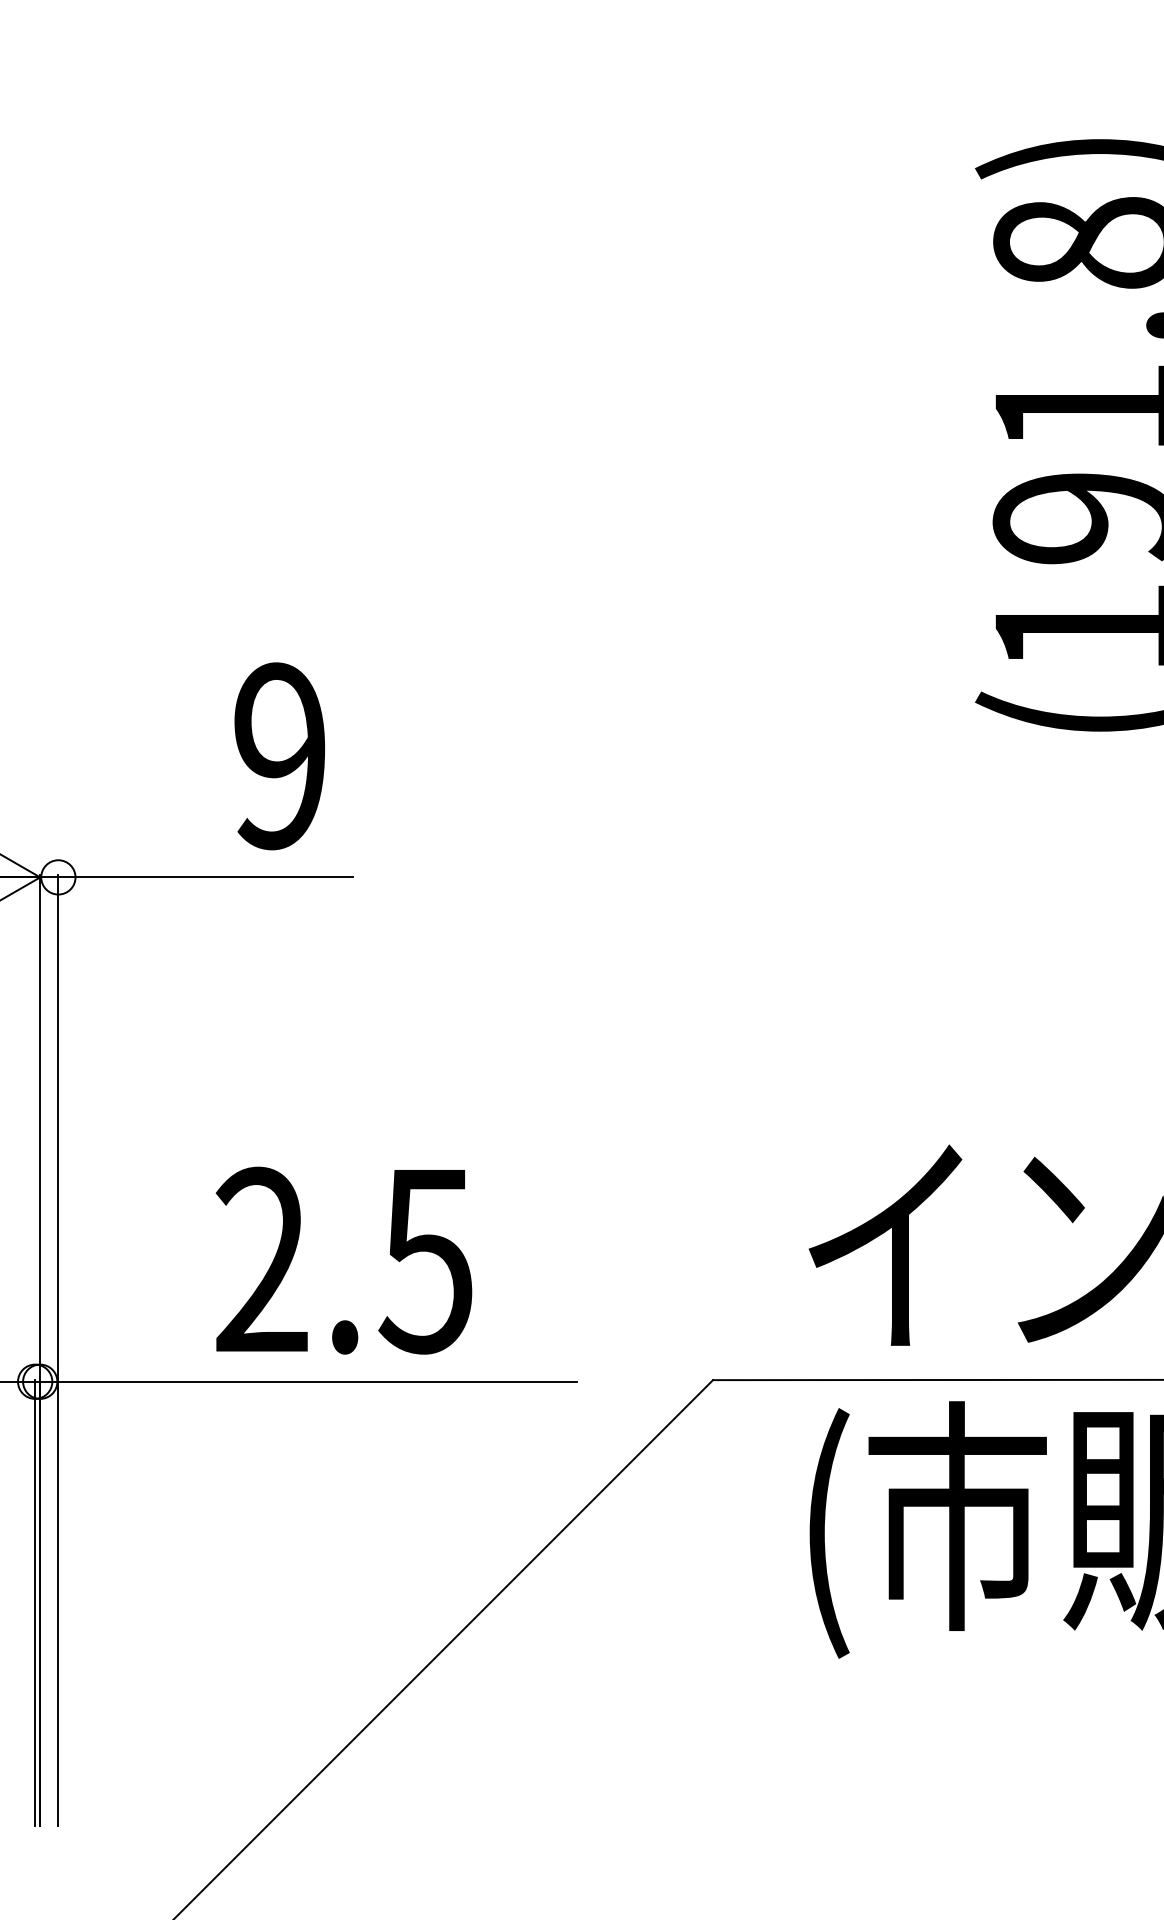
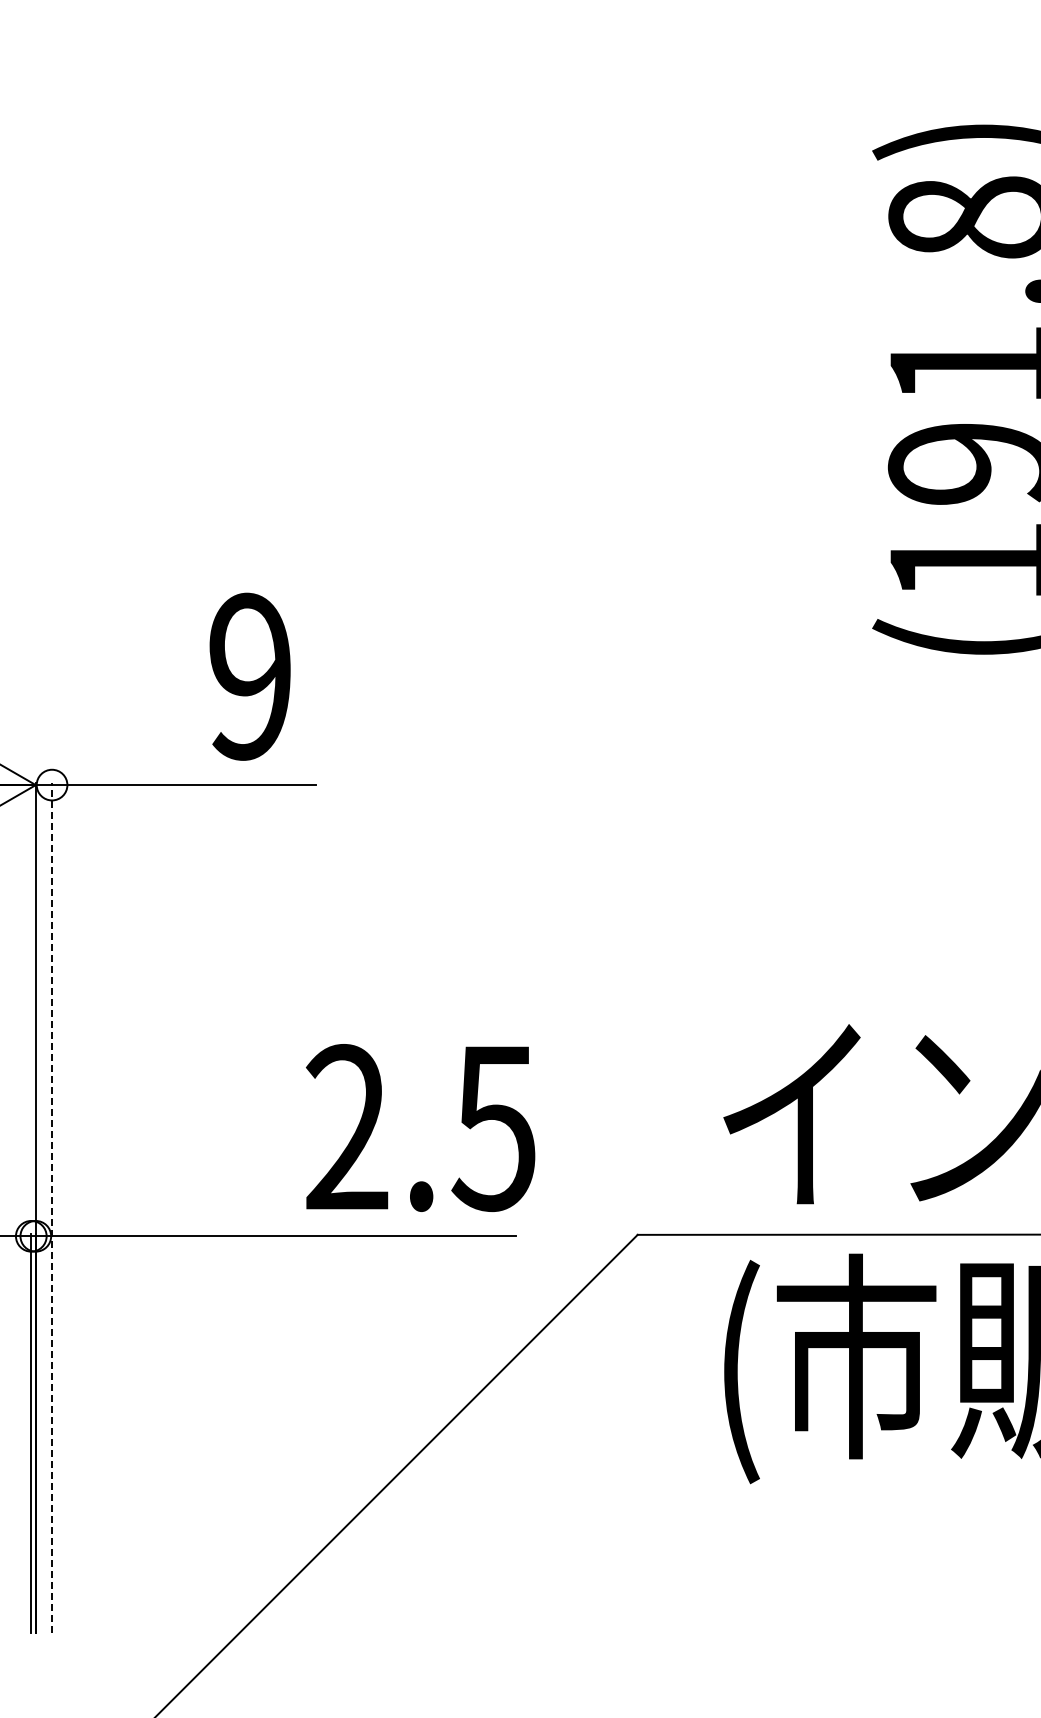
text: (343, 1260) -> (420, 1127), moved
line: (58, 1349) -> (52, 1207), solid -> dashed

